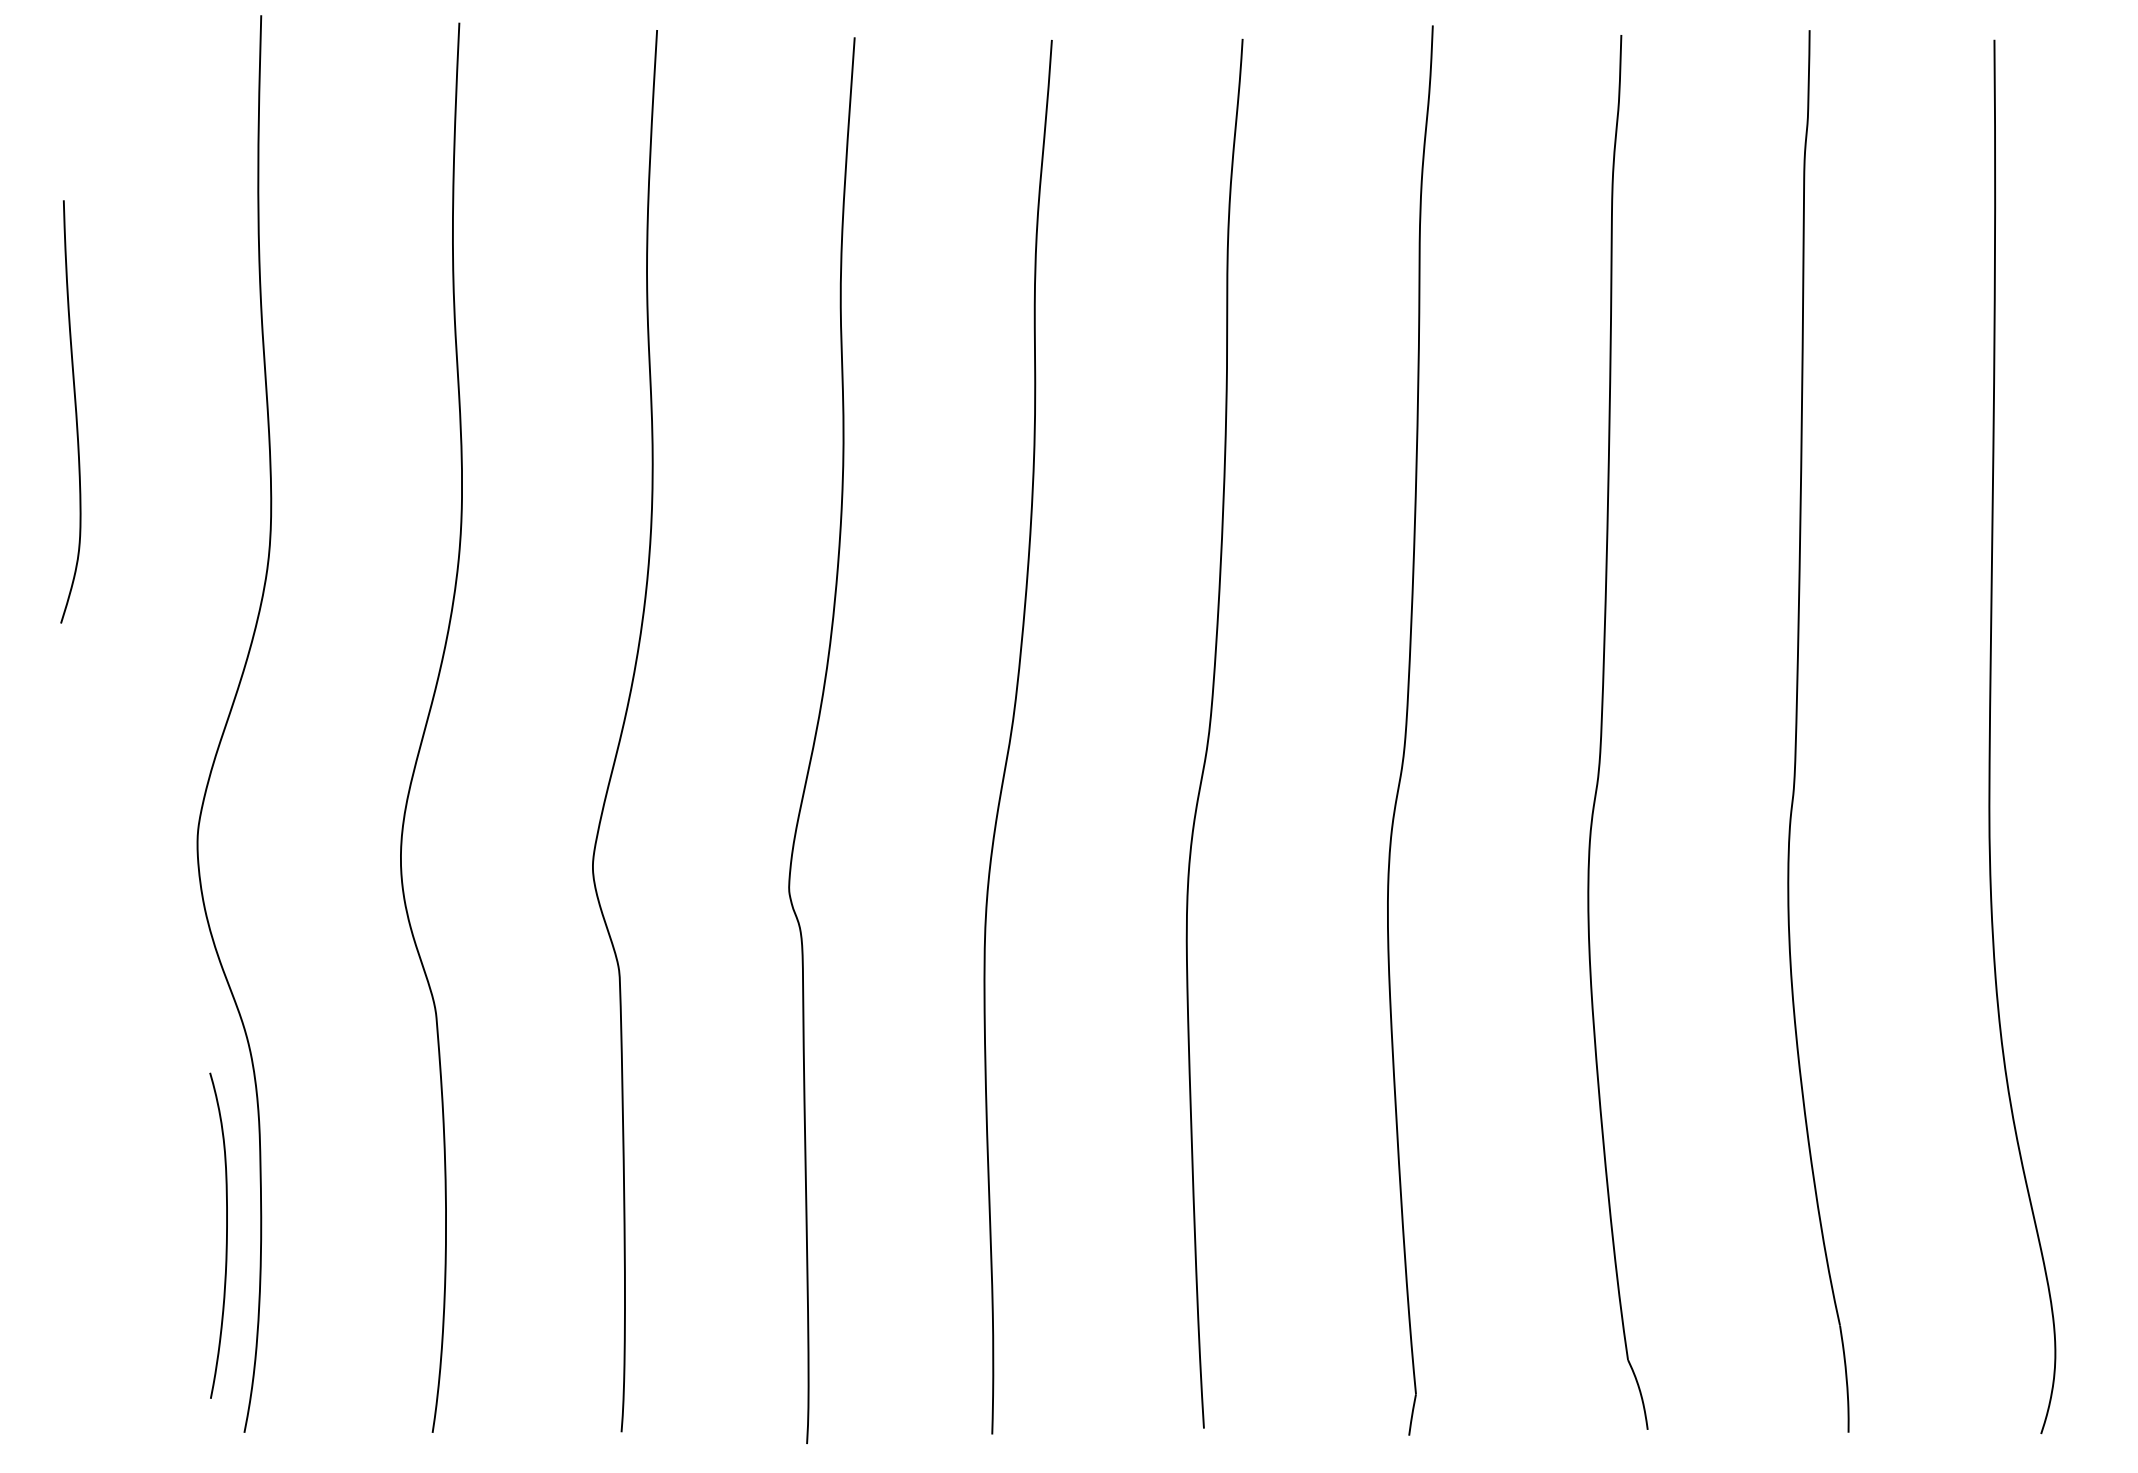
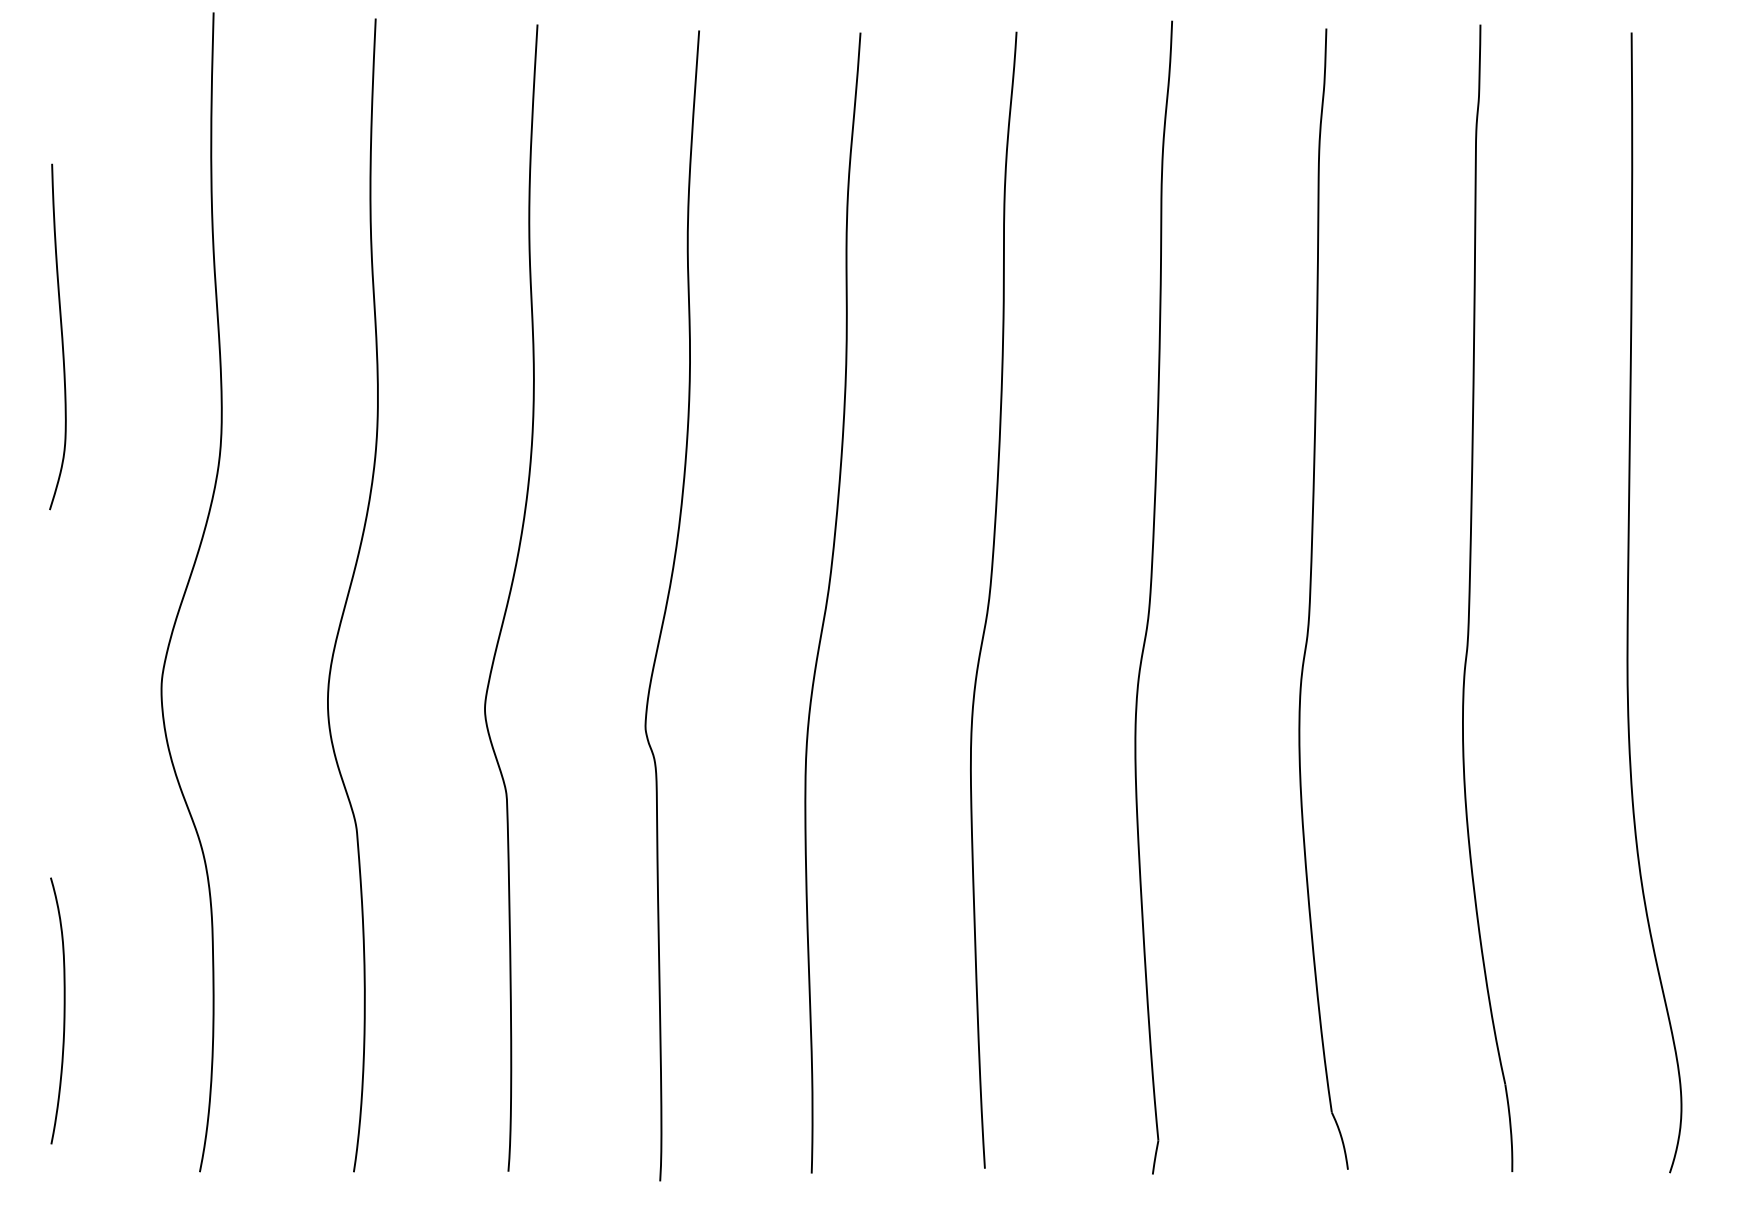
curve: (225, 1235) -> (63, 1010), moved

